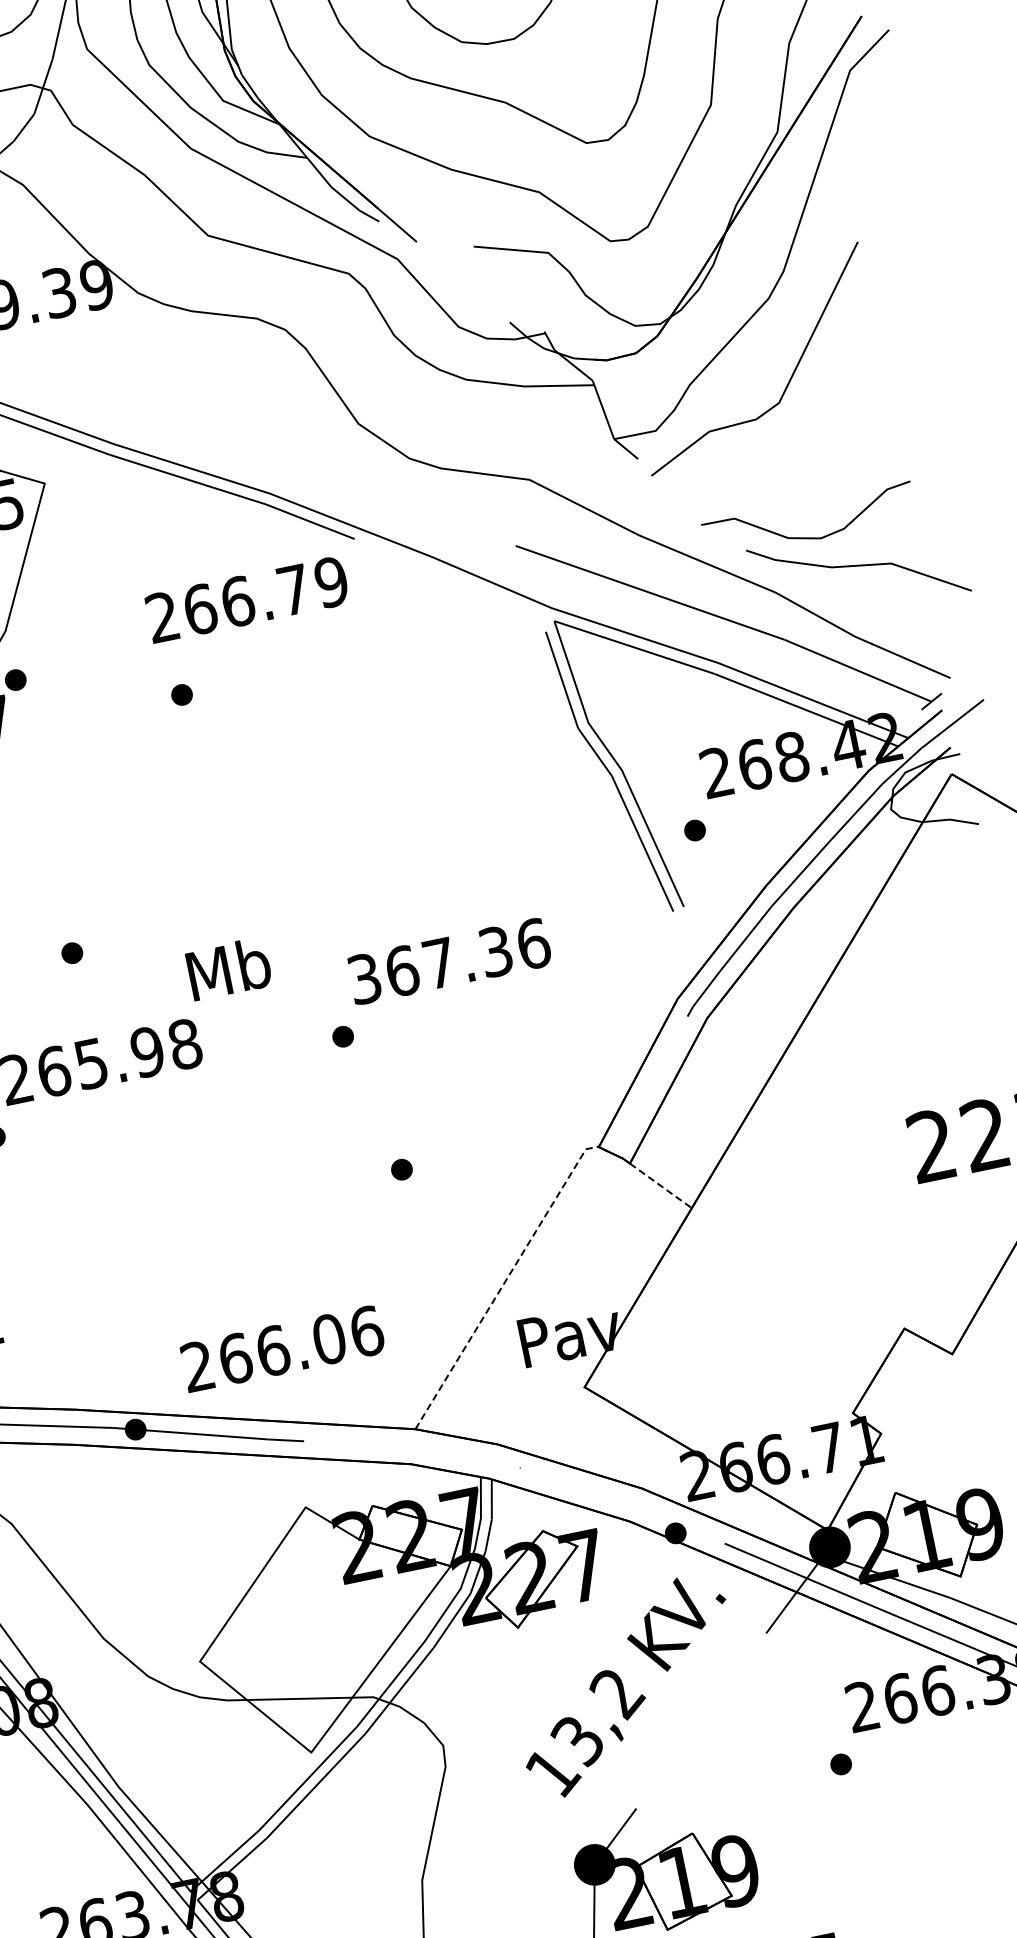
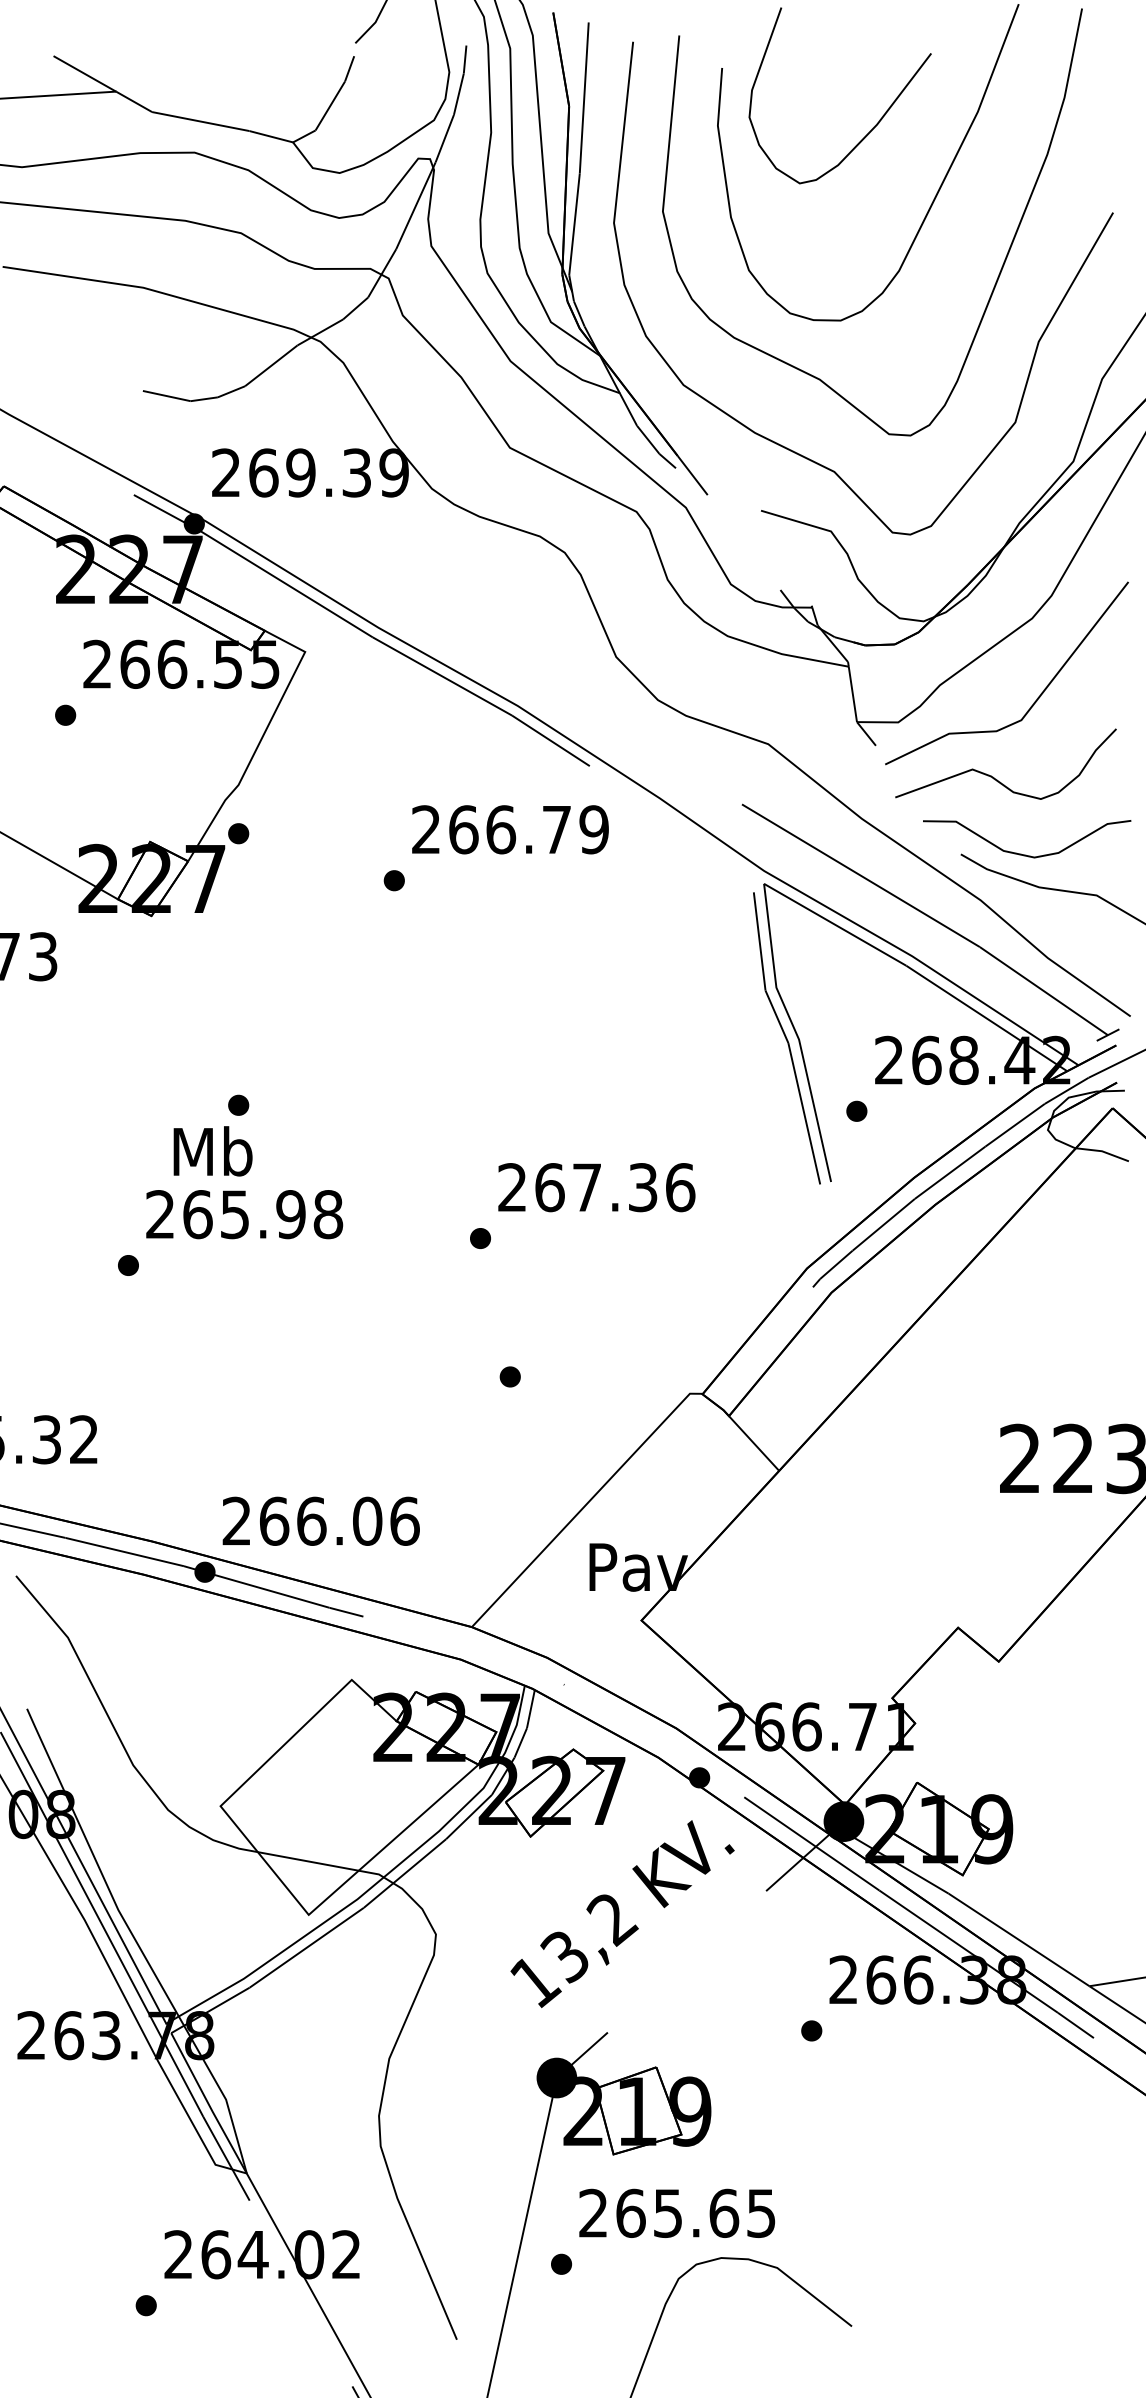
curve: (762, 465) -> (993, 776), added
text: (247, 599) -> (510, 829), moved
text: (228, 969) -> (212, 1151), moved
text: (364, 978) -> (512, 1187), 367.36 -> 267.36
line: (661, 1185) -> (754, 1443), dashed -> solid
line: (505, 1282) -> (586, 1504), dashed -> solid
text: (281, 1348) -> (320, 1520), moved

